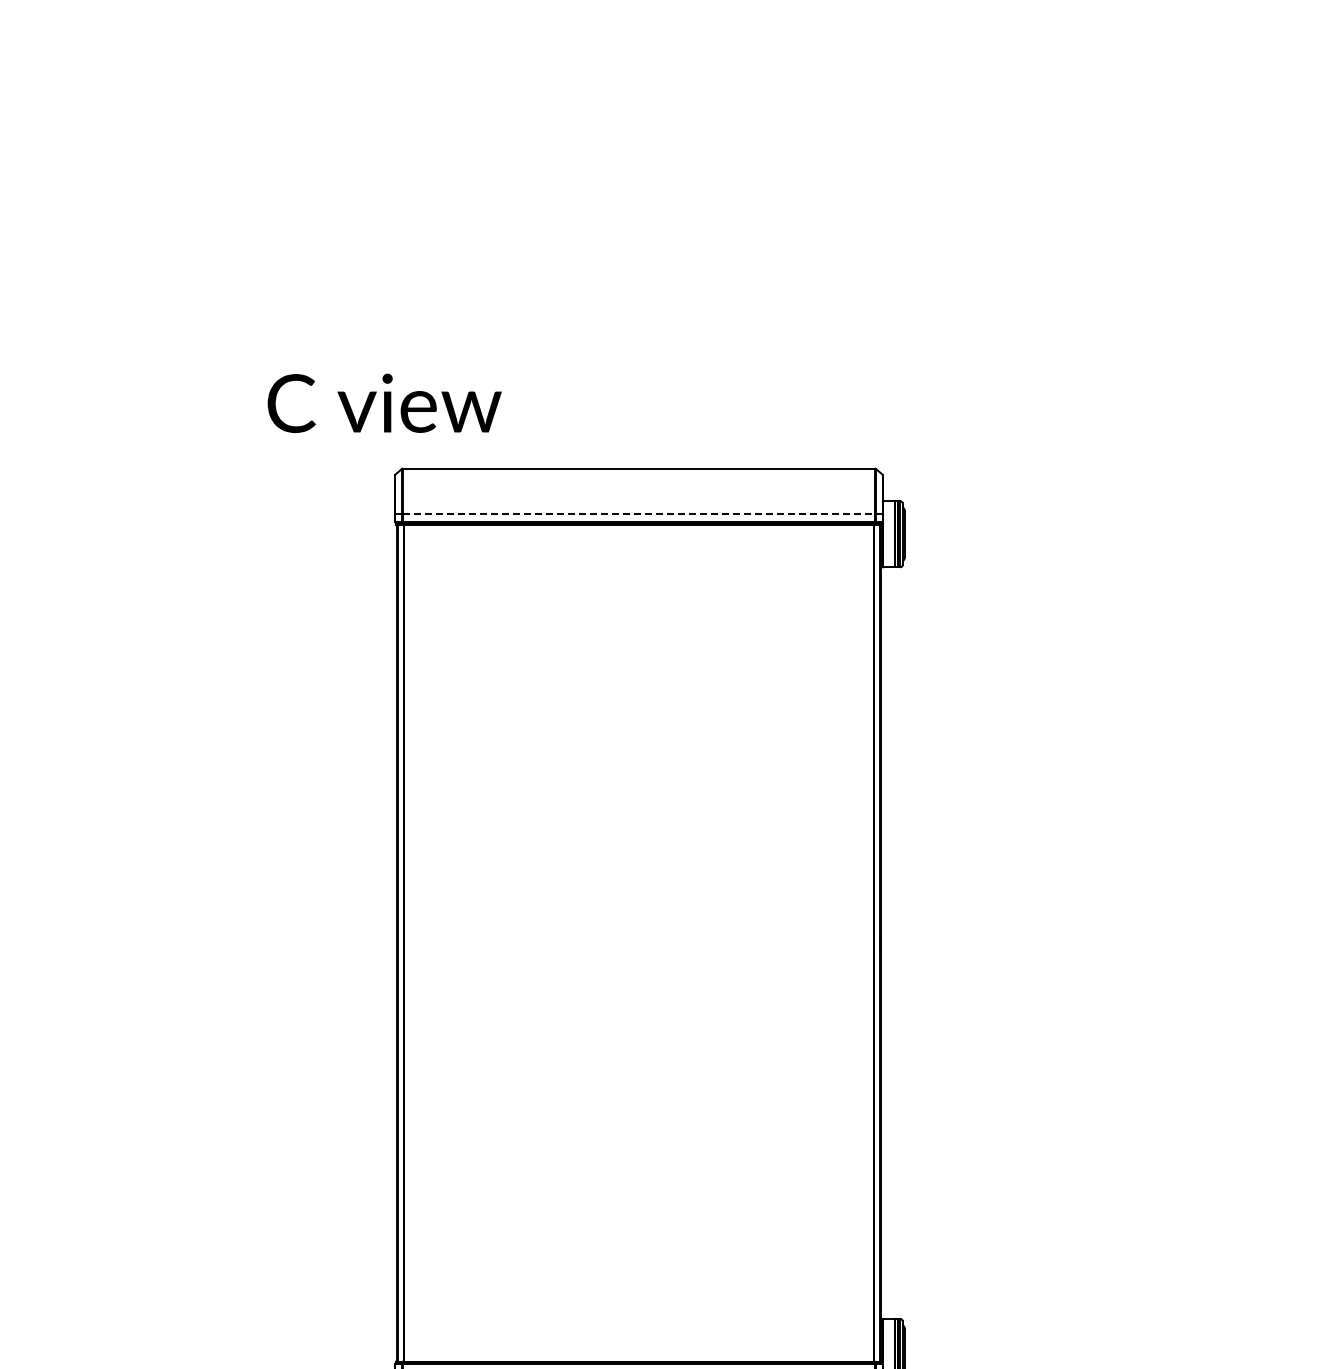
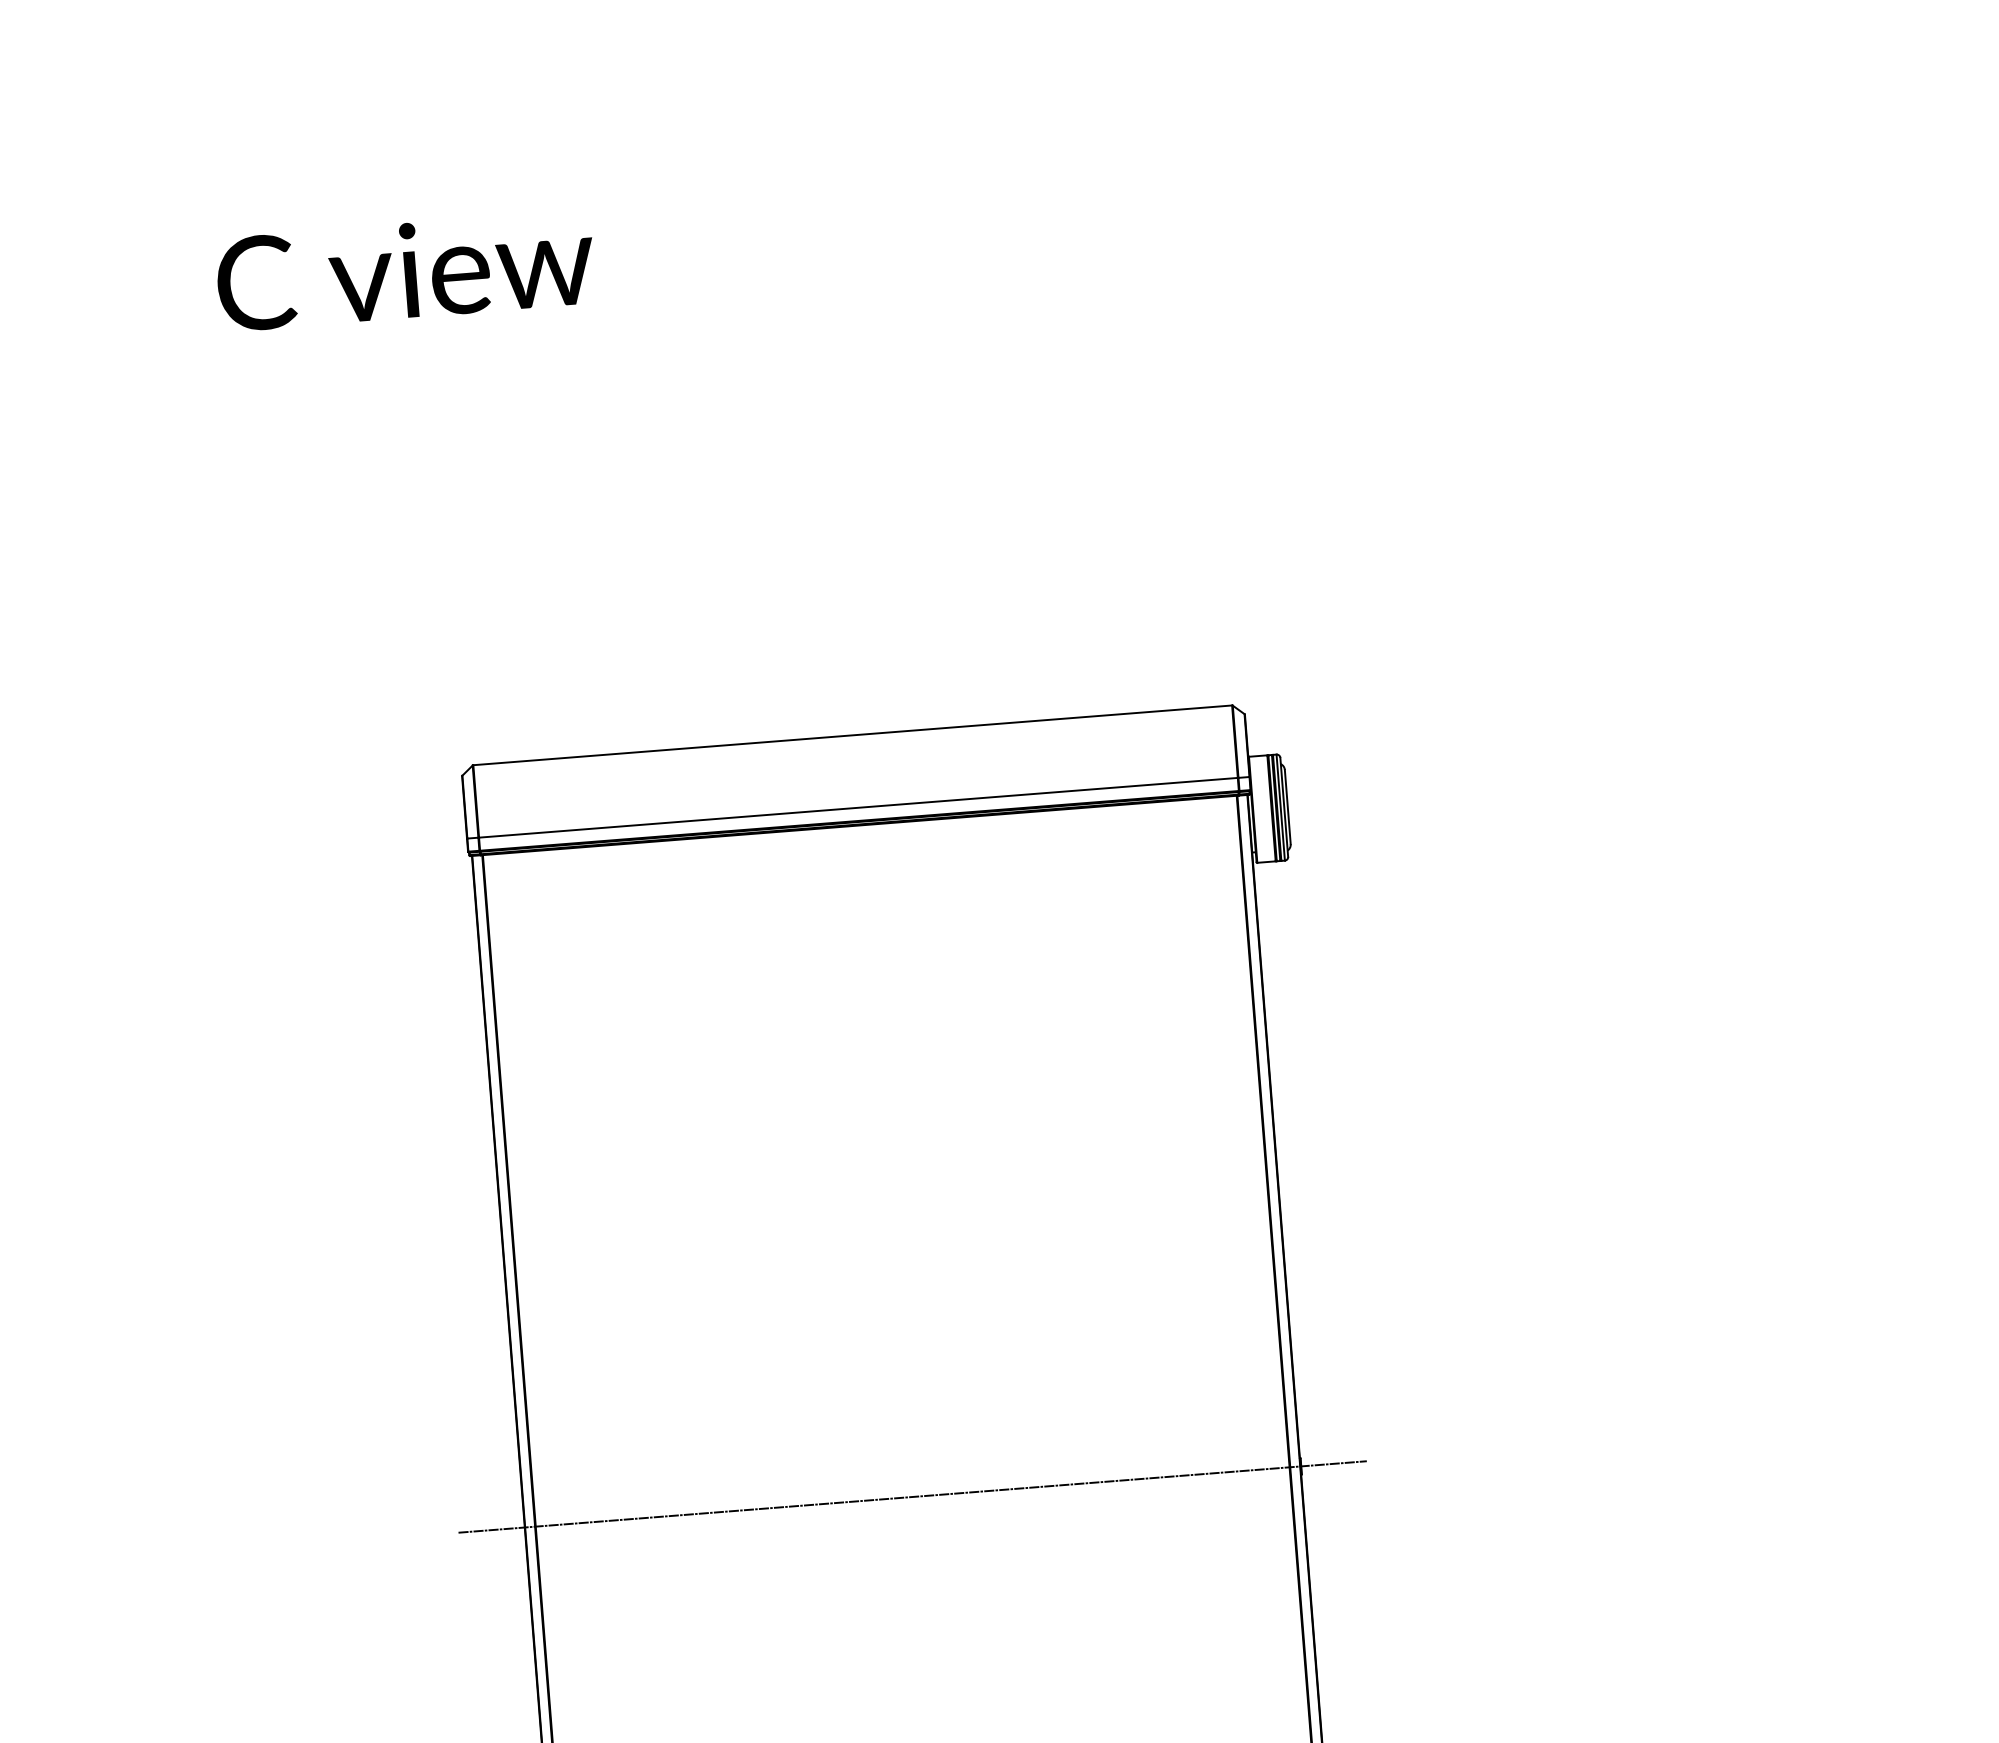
text: (384, 402) -> (405, 269), moved
line: (639, 513) -> (859, 807), dashed -> solid
line: (638, 943) -> (911, 1497), added

